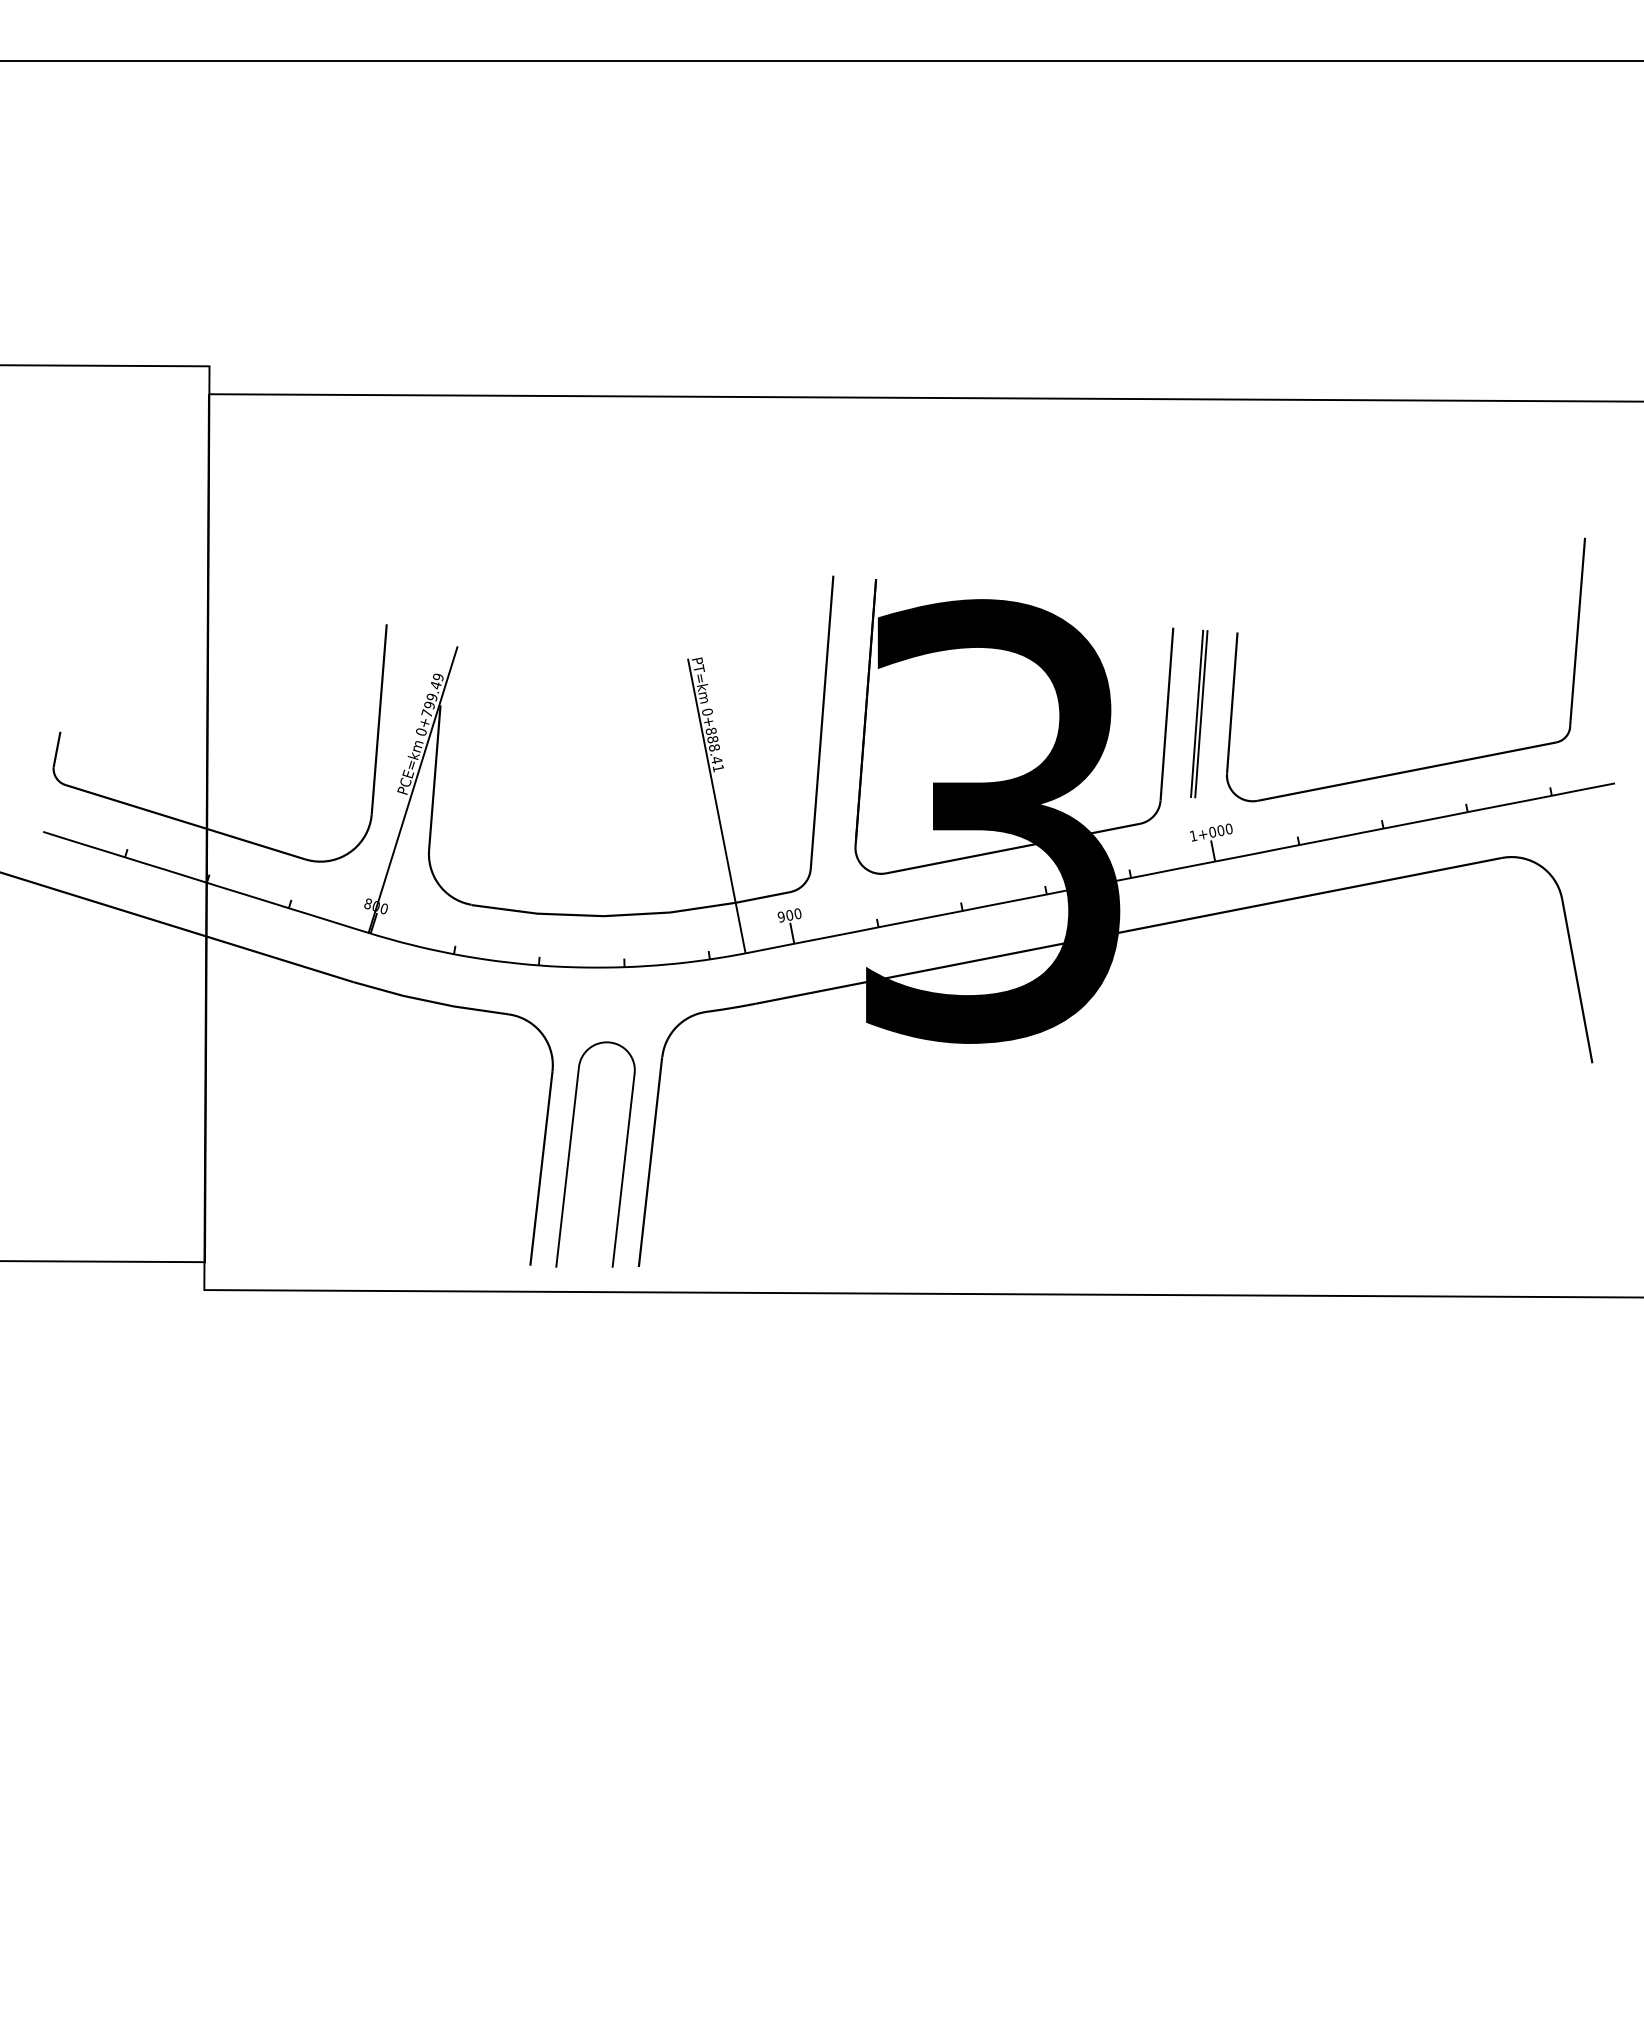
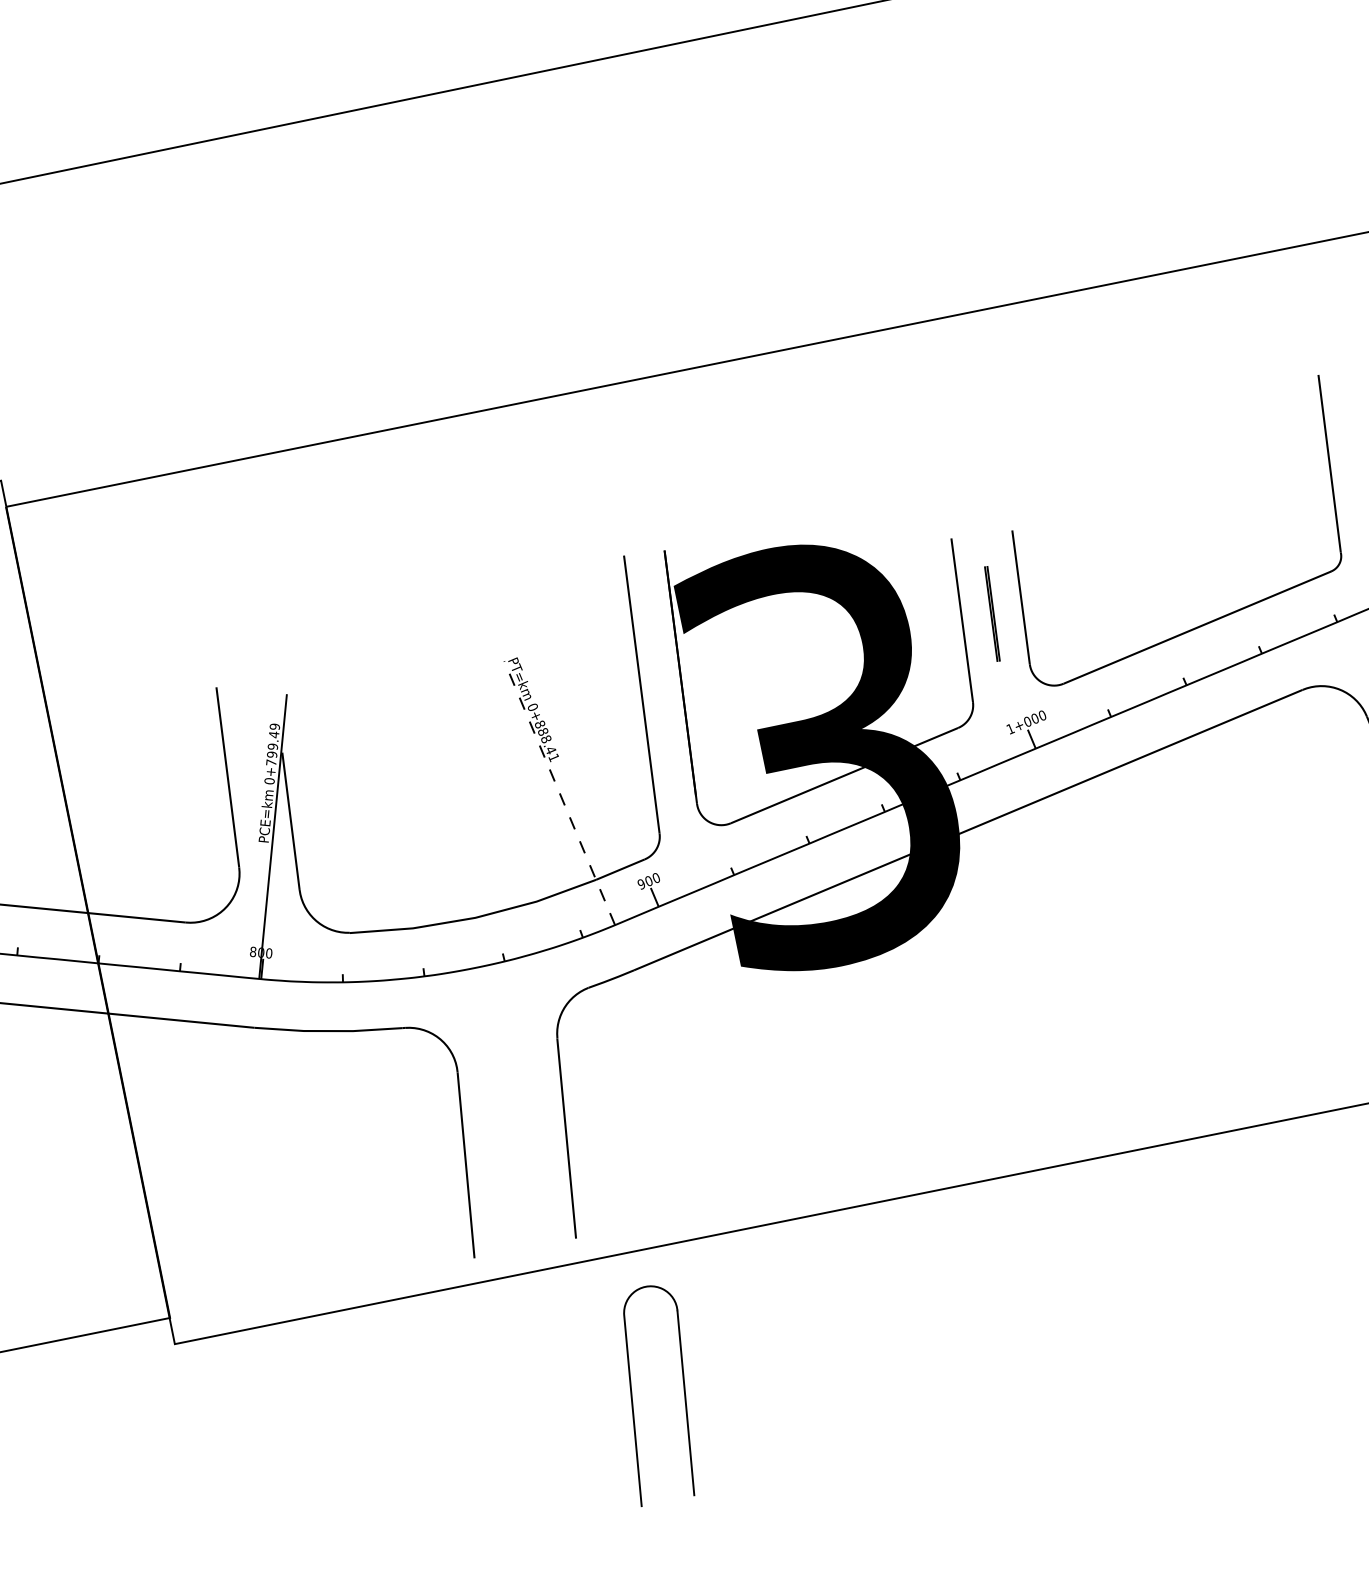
part: (1199, 713) -> (992, 613), size x0.6
line: (716, 805) -> (559, 792), solid -> dashed
part: (570, 1153) -> (633, 1397), moved

